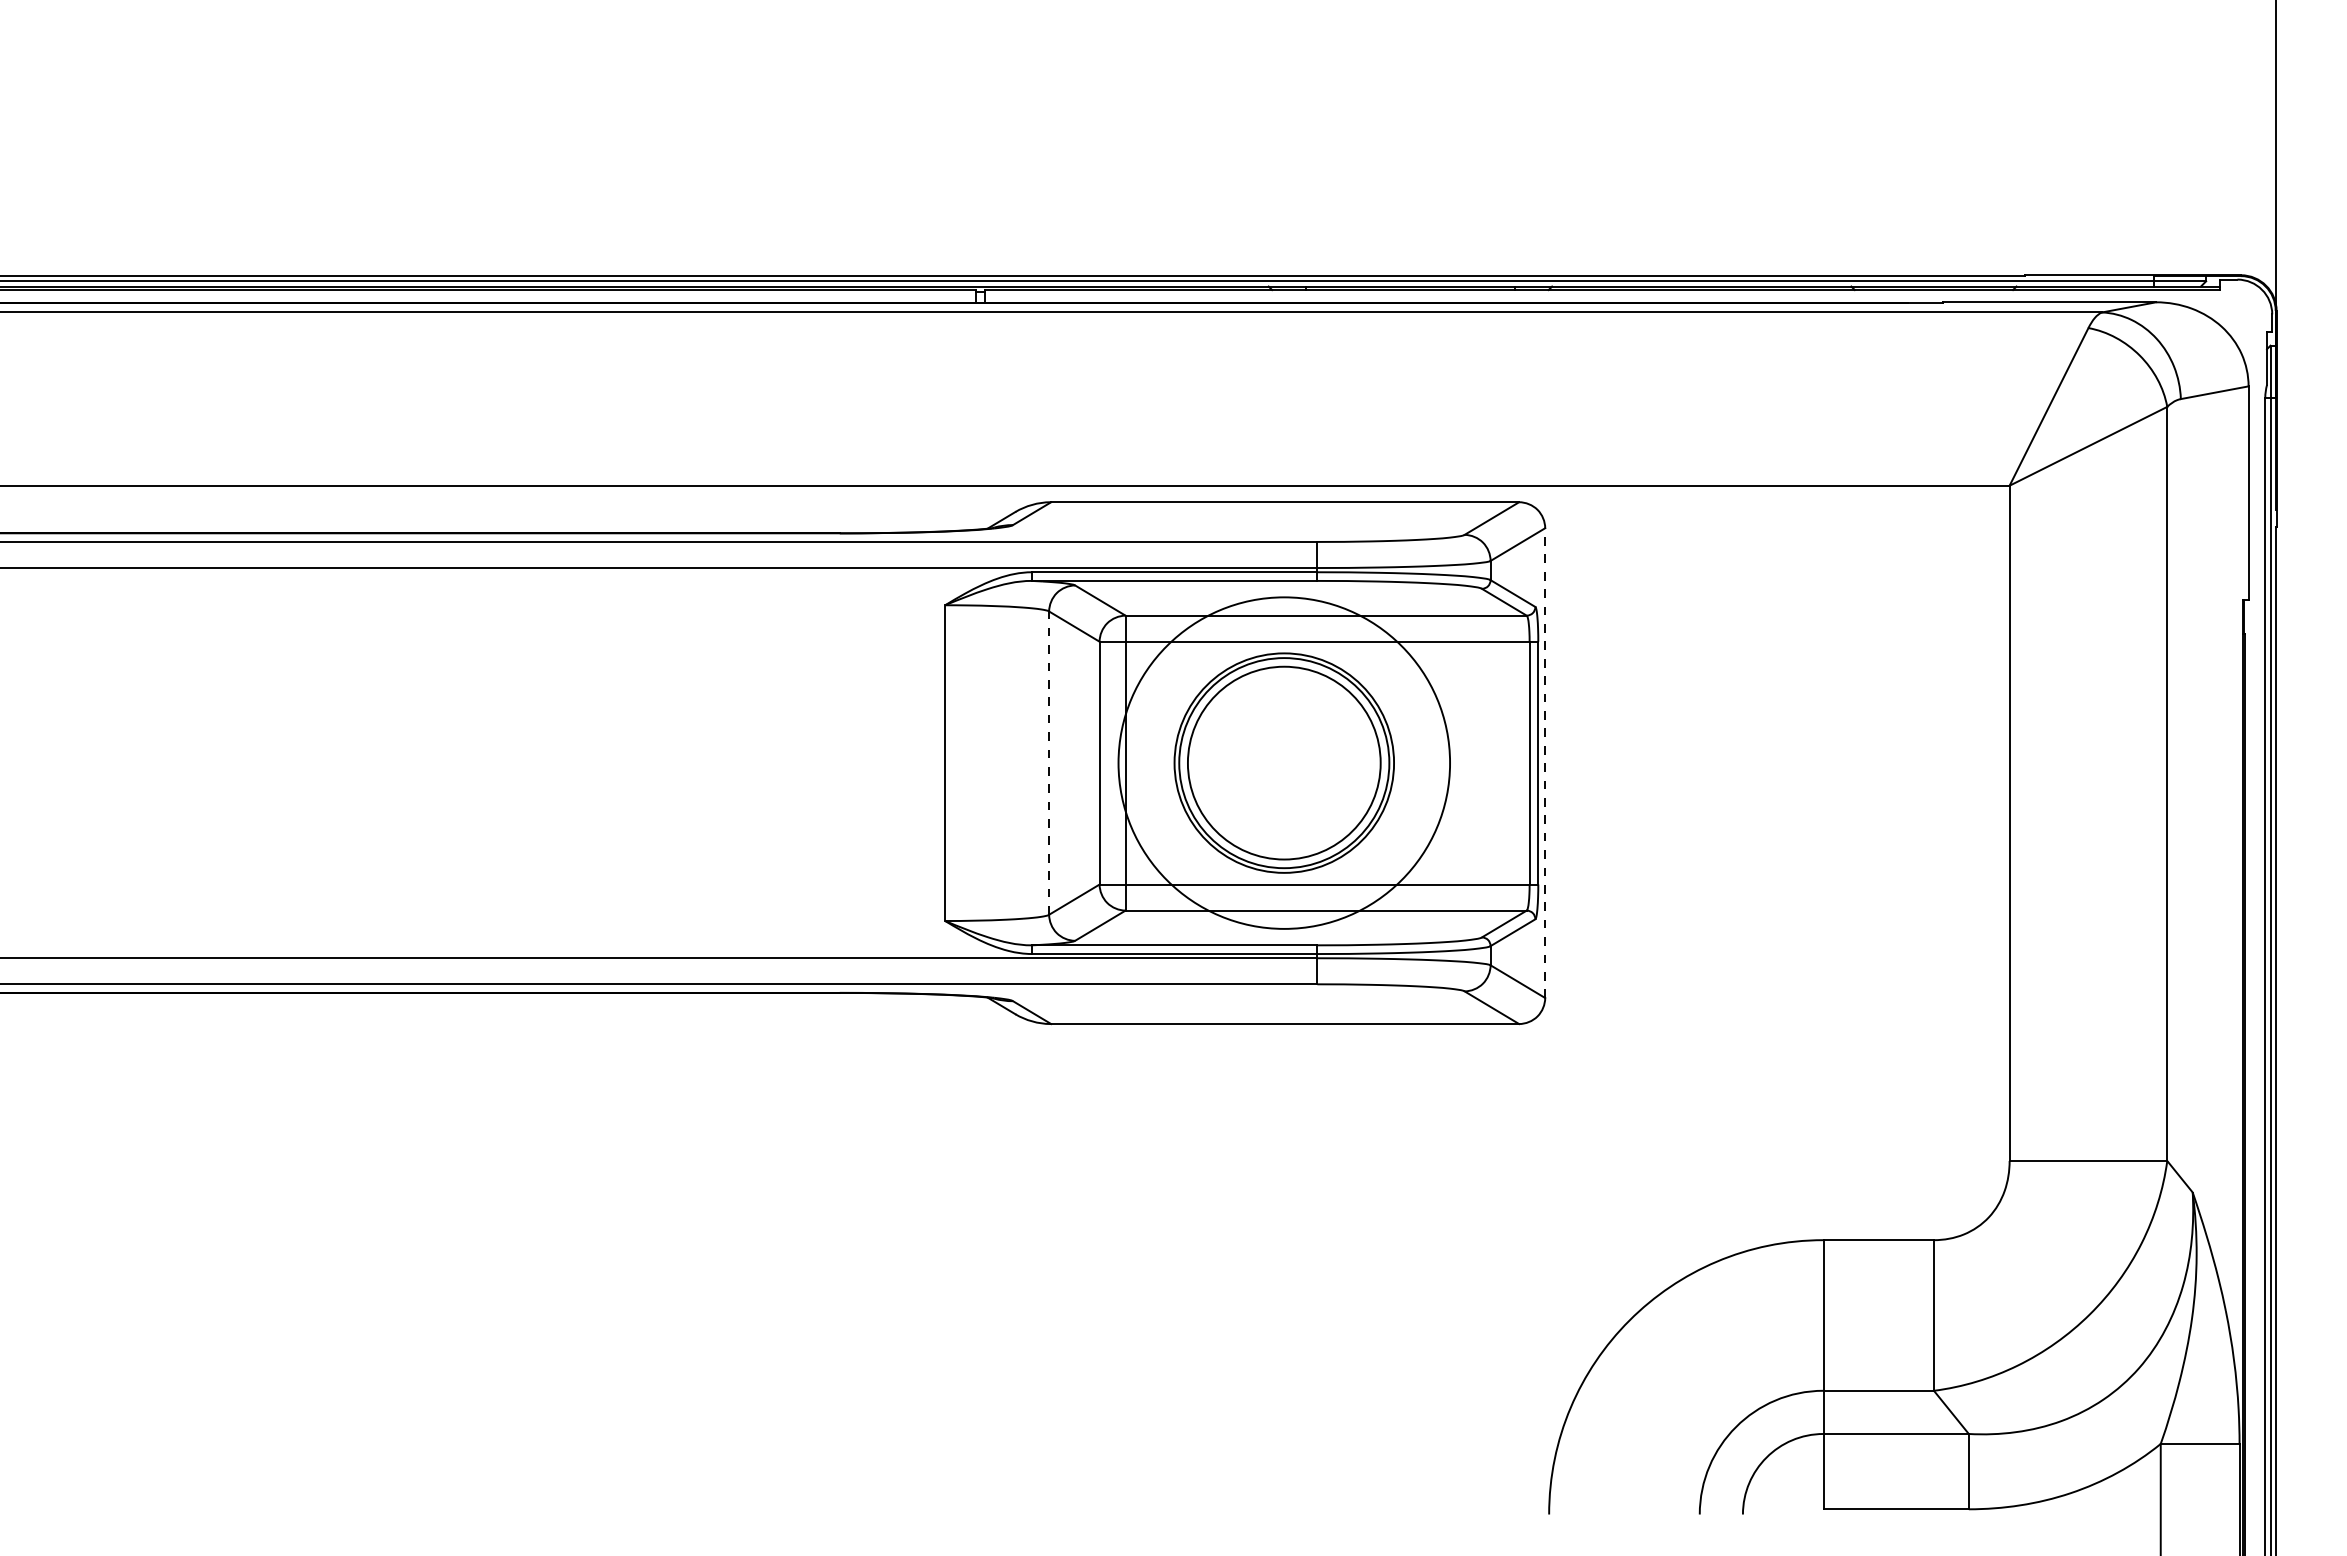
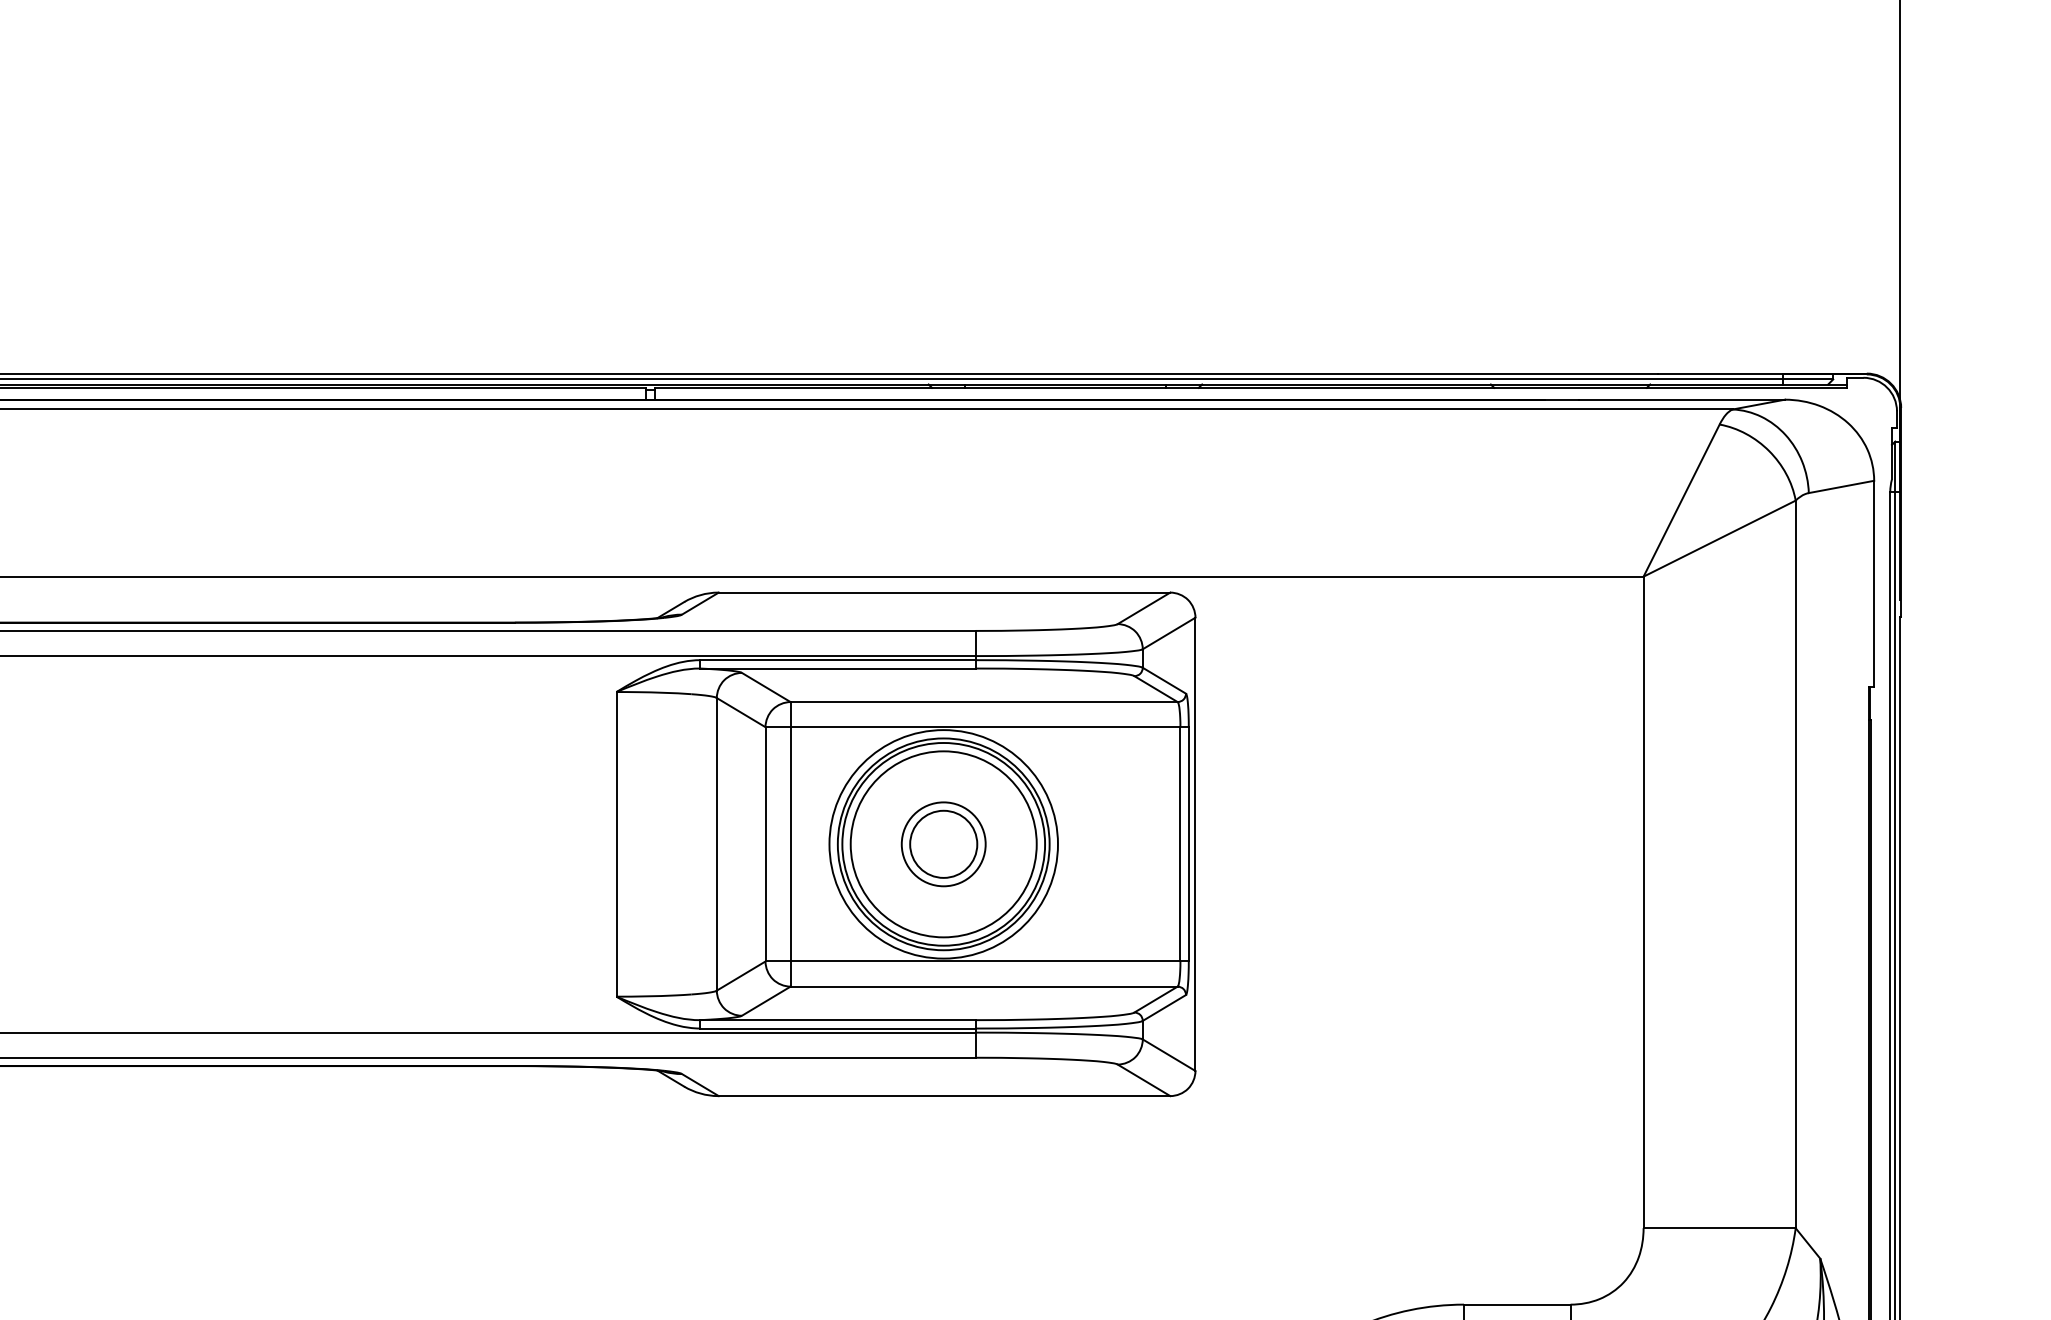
circle: (1283, 762) -> (942, 843), size x0.71
part: (1283, 762) -> (942, 843), added
line: (1049, 763) -> (717, 844), dashed -> solid
line: (1545, 763) -> (1195, 844), dashed -> solid

